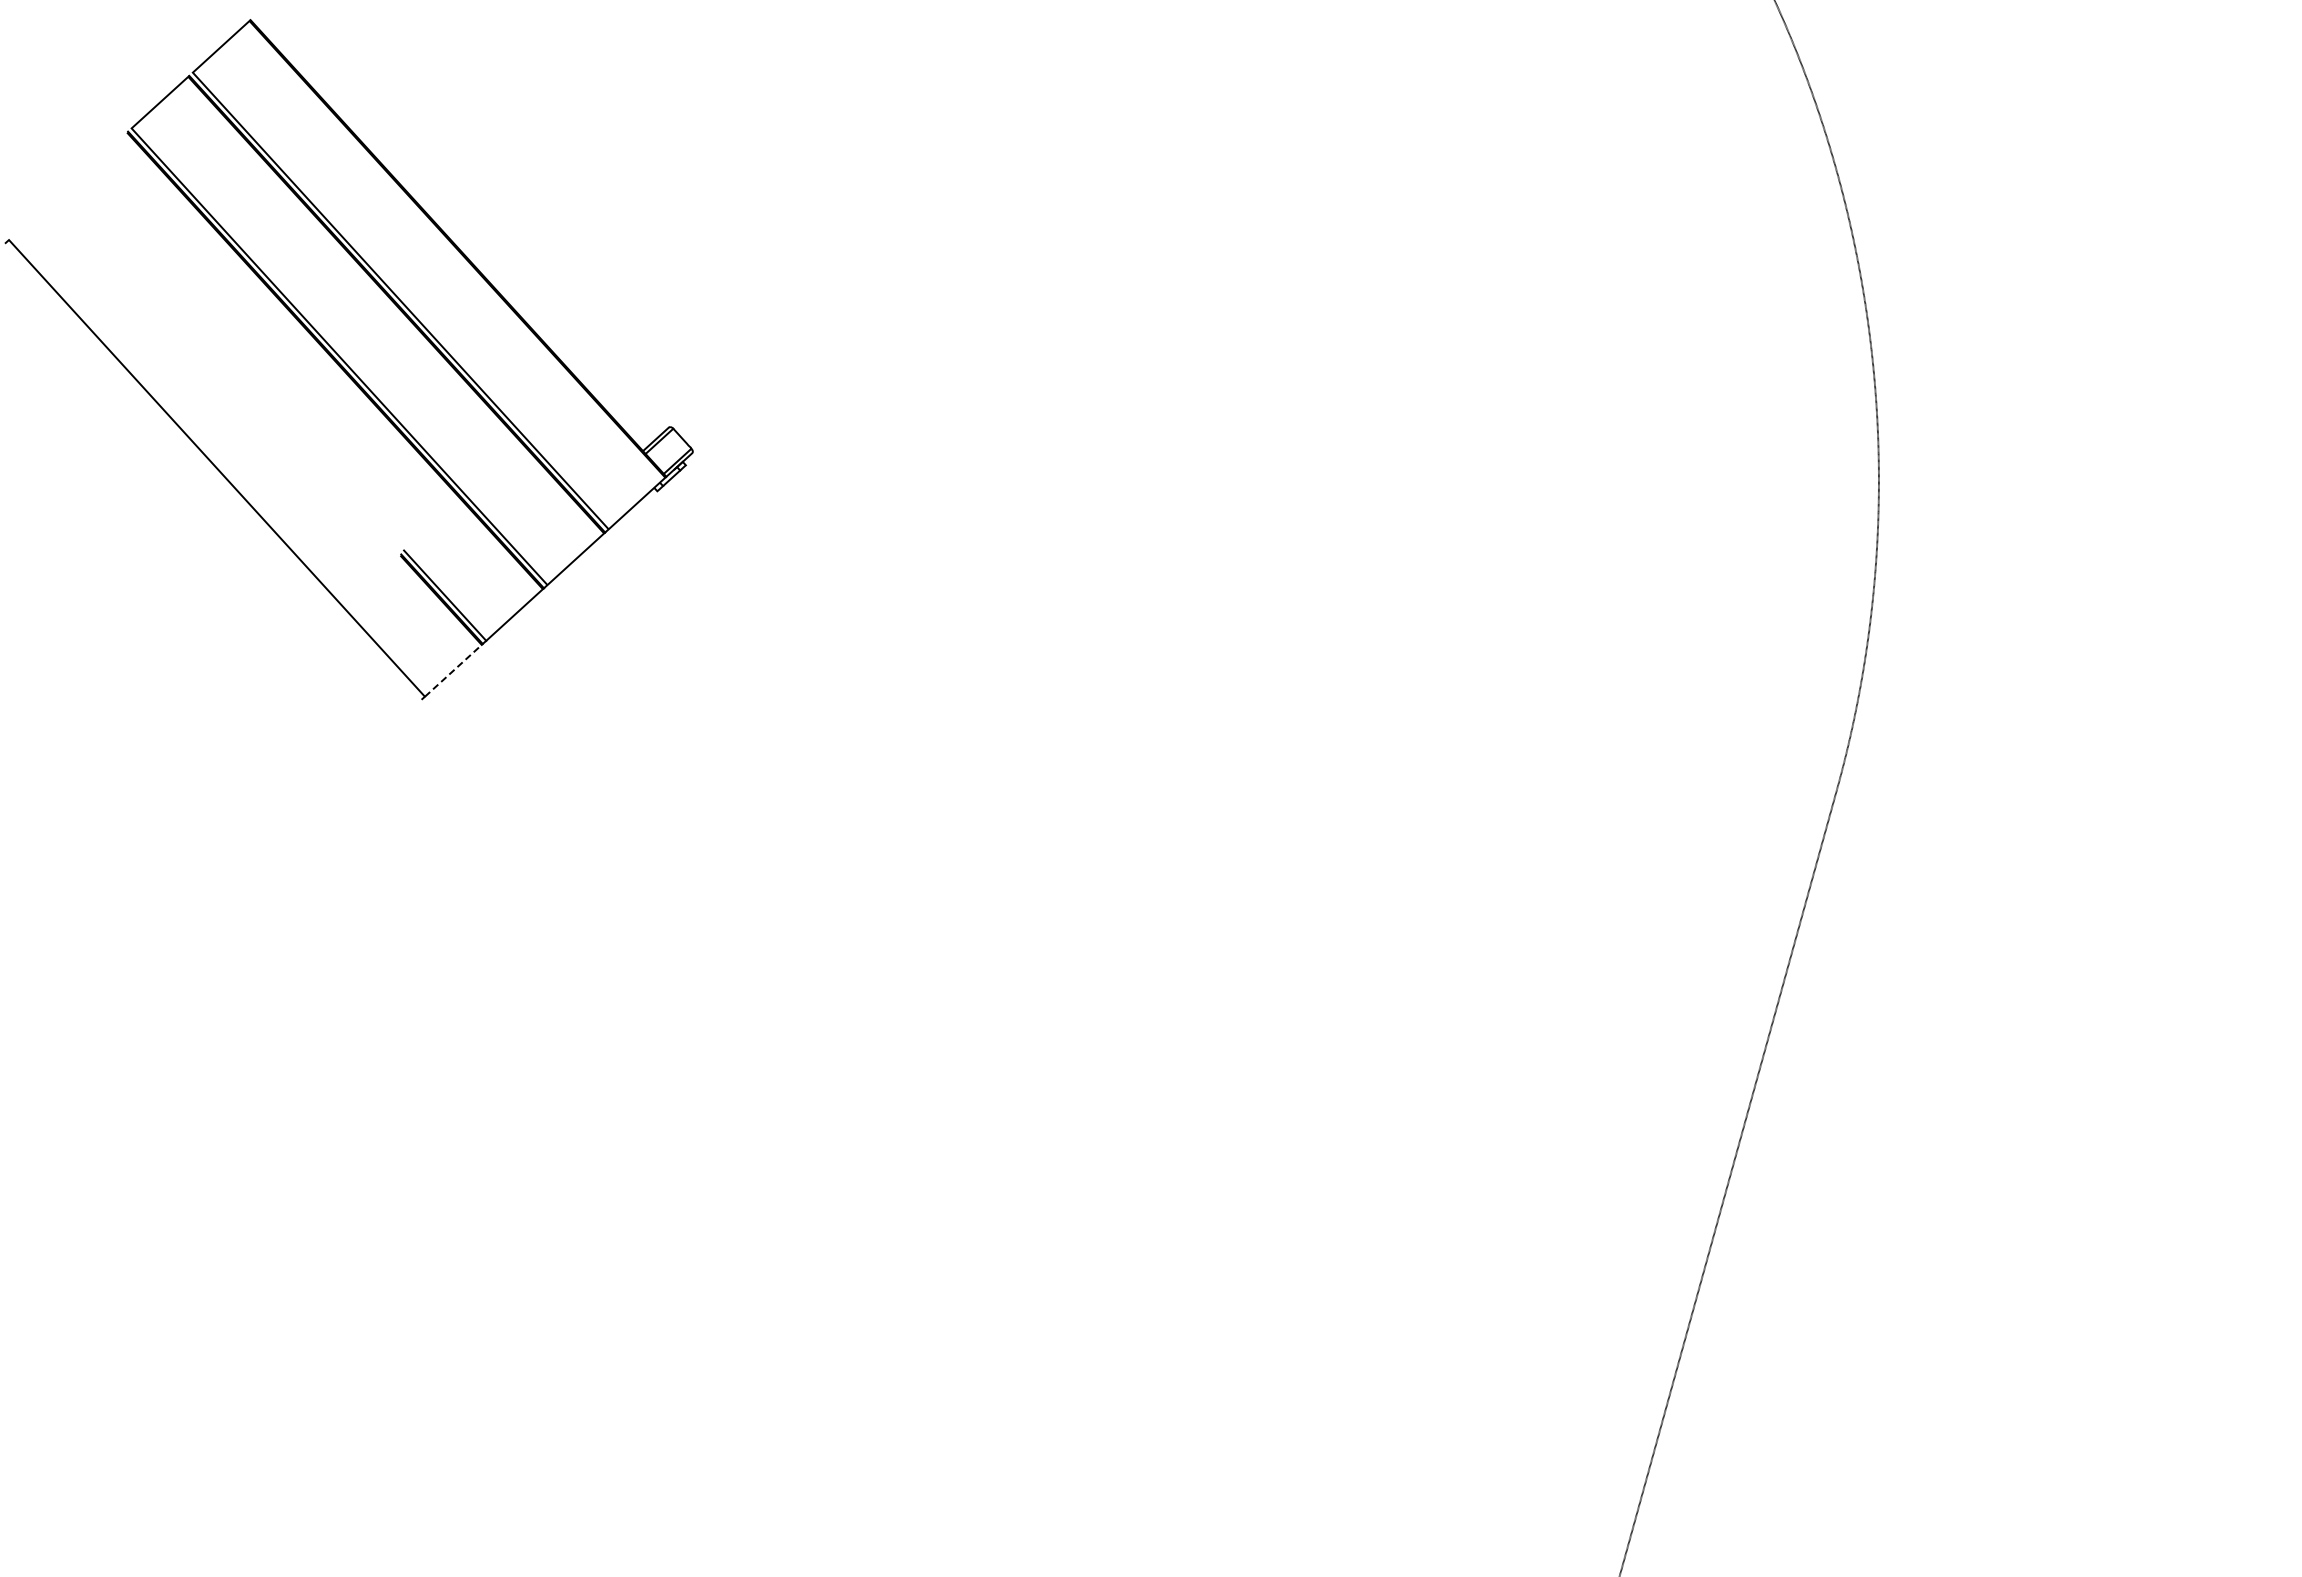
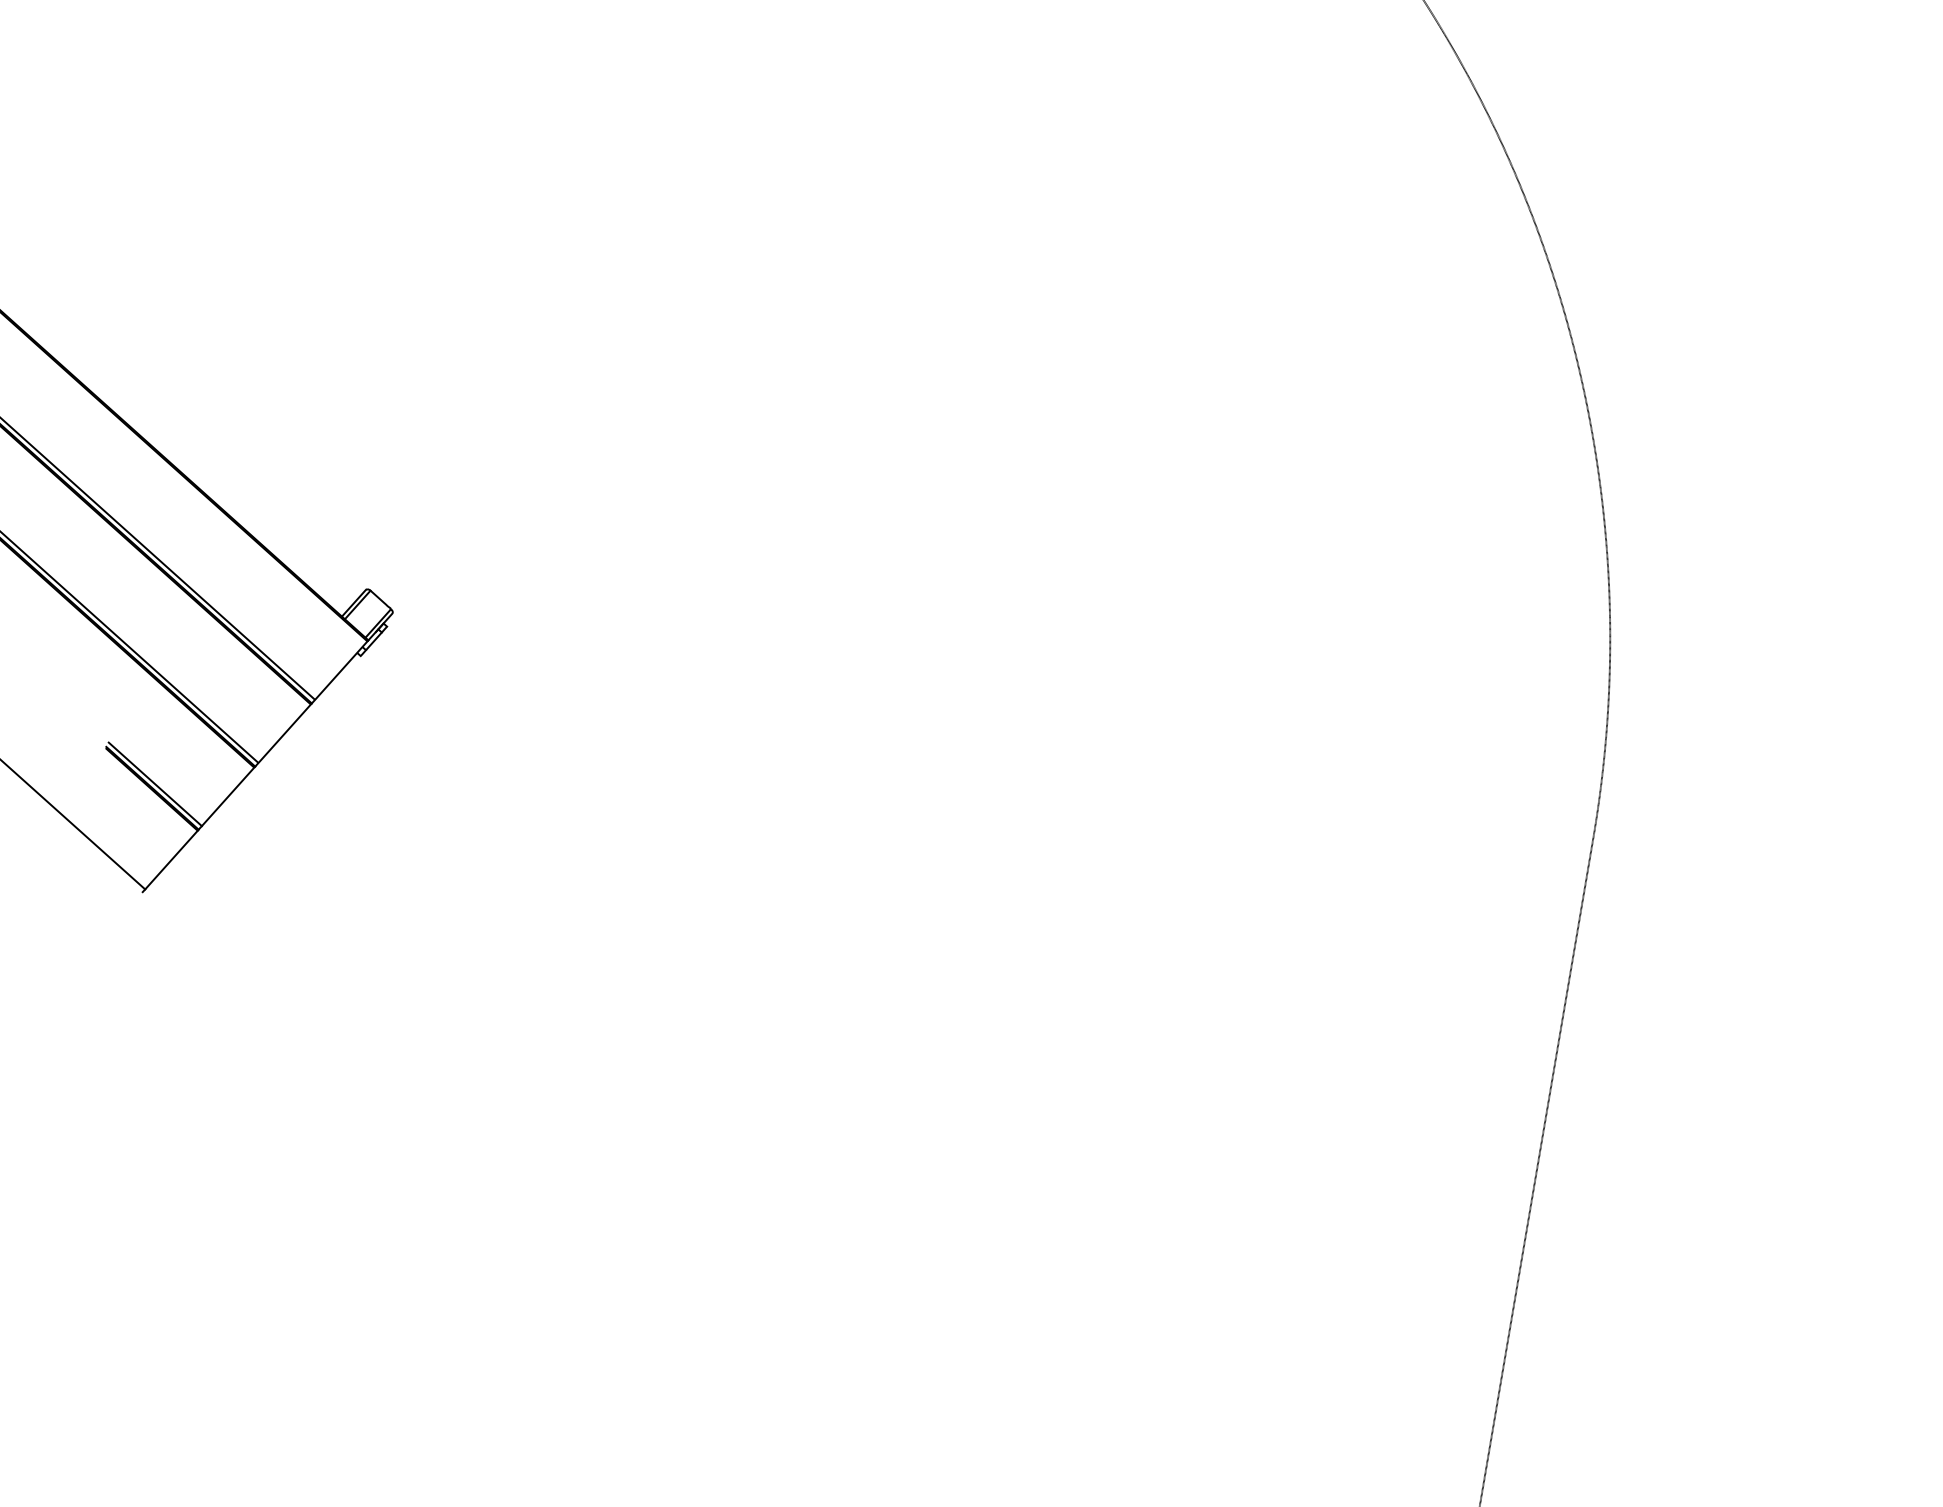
line: (453, 670) -> (171, 859), dashed -> solid

